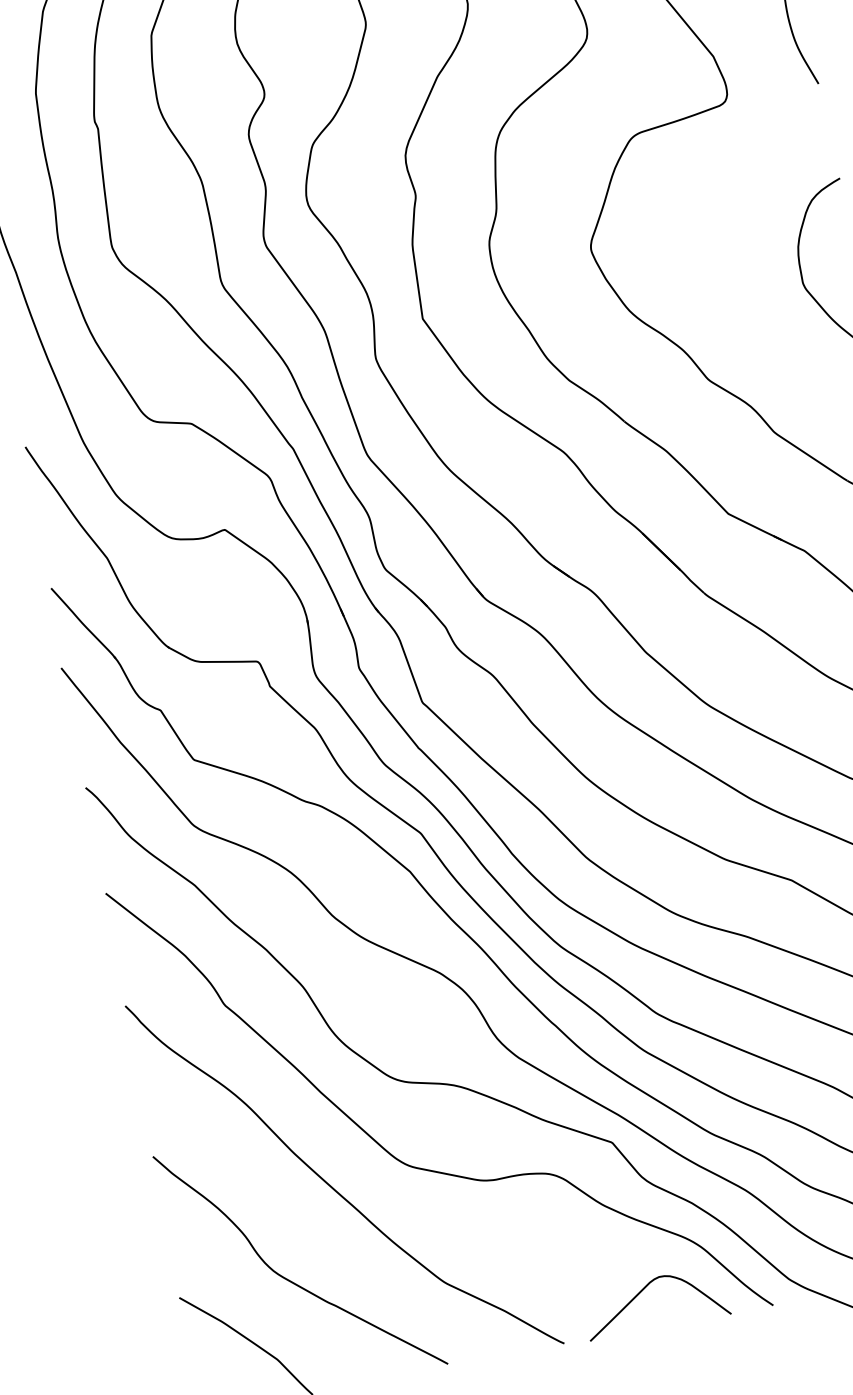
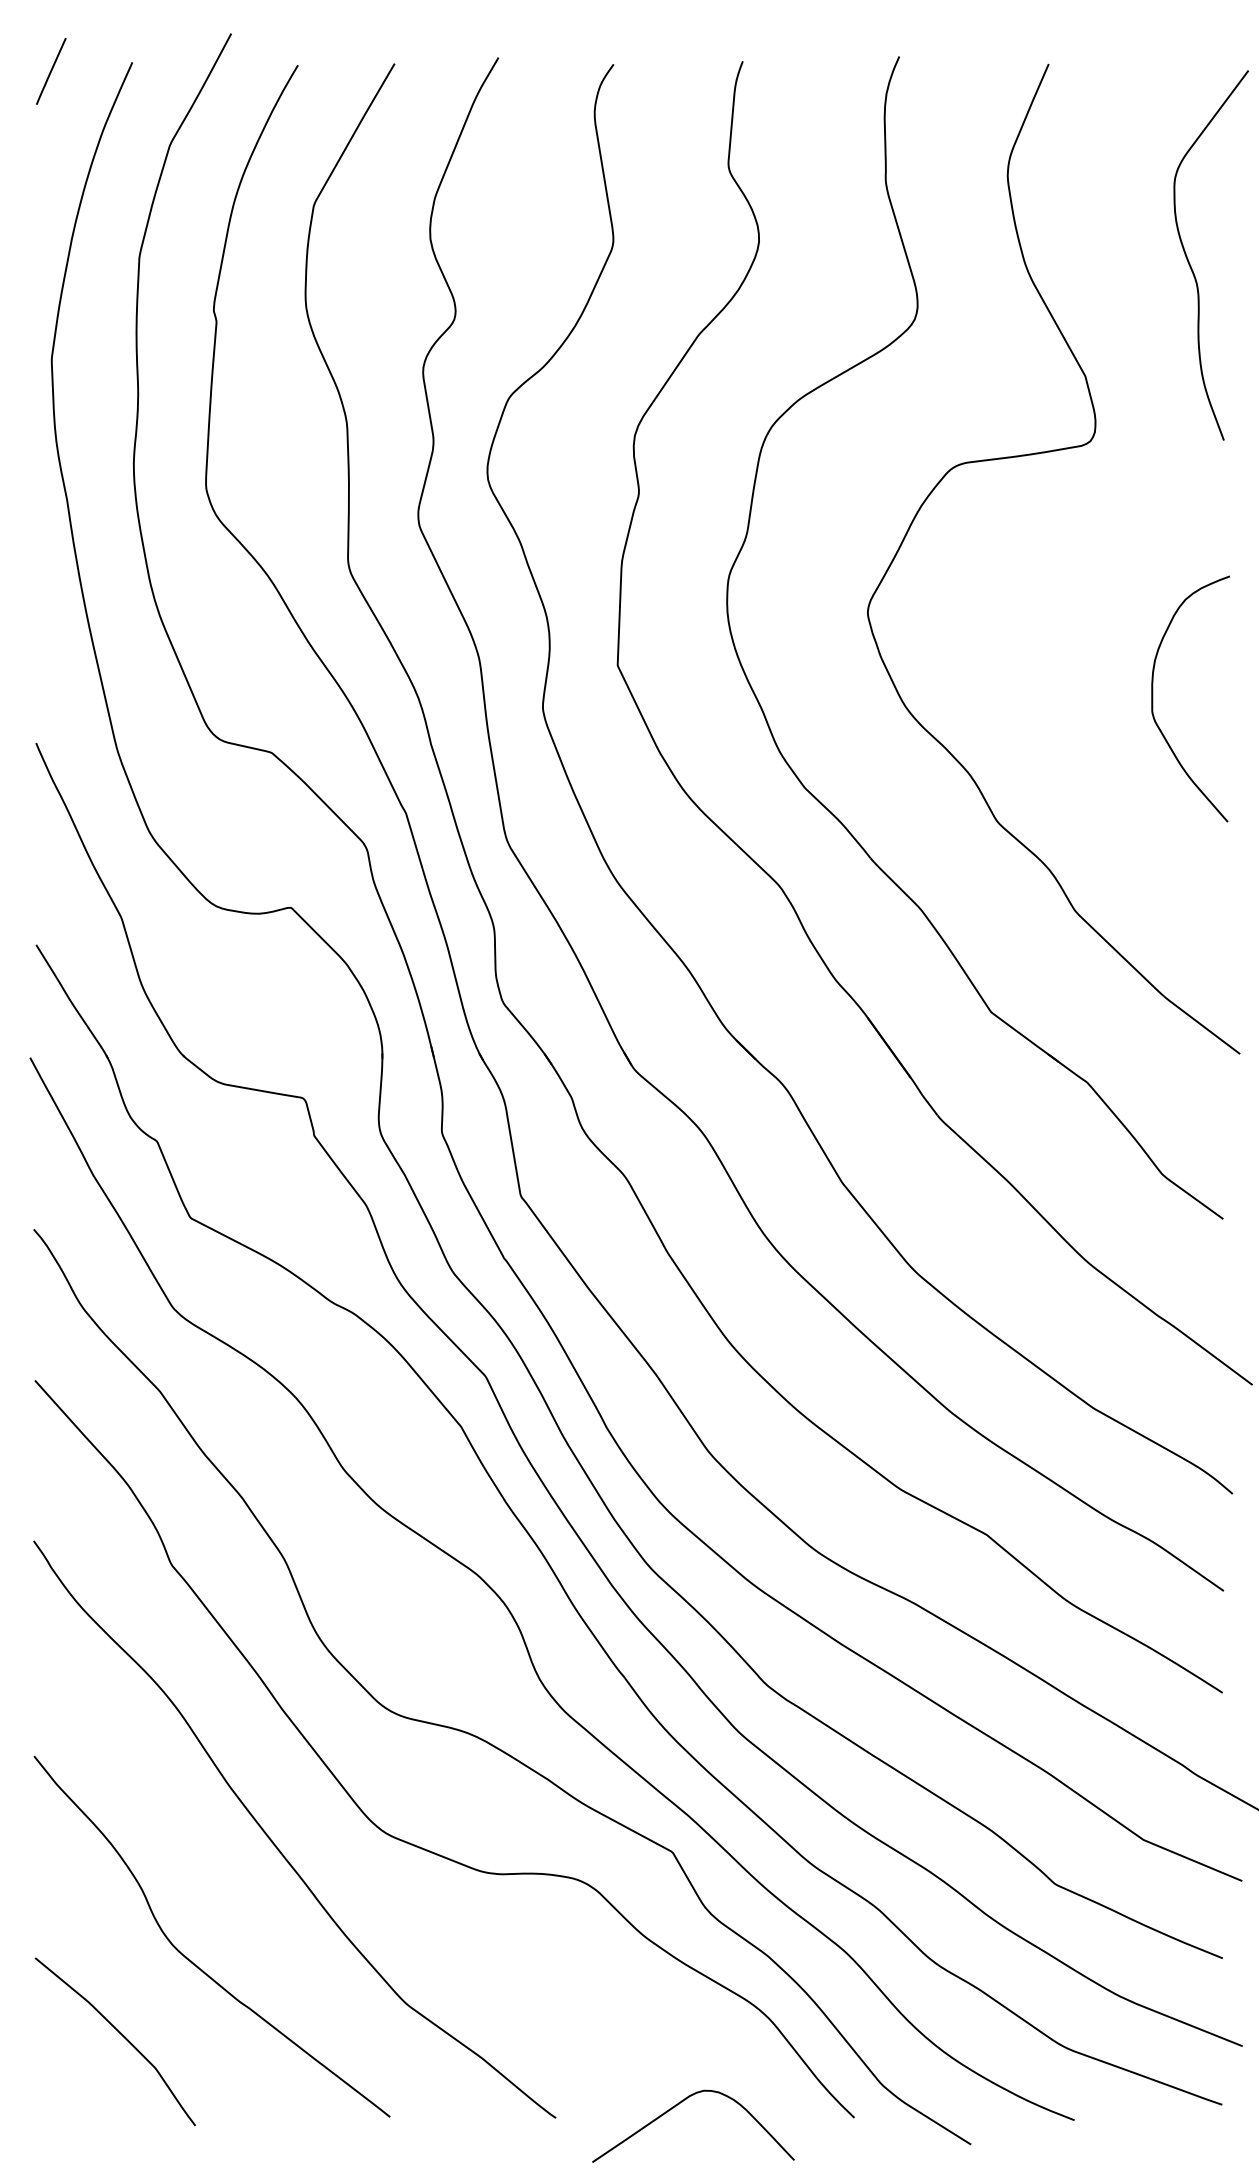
curve: (643, 1289) -> (679, 2104), moved

